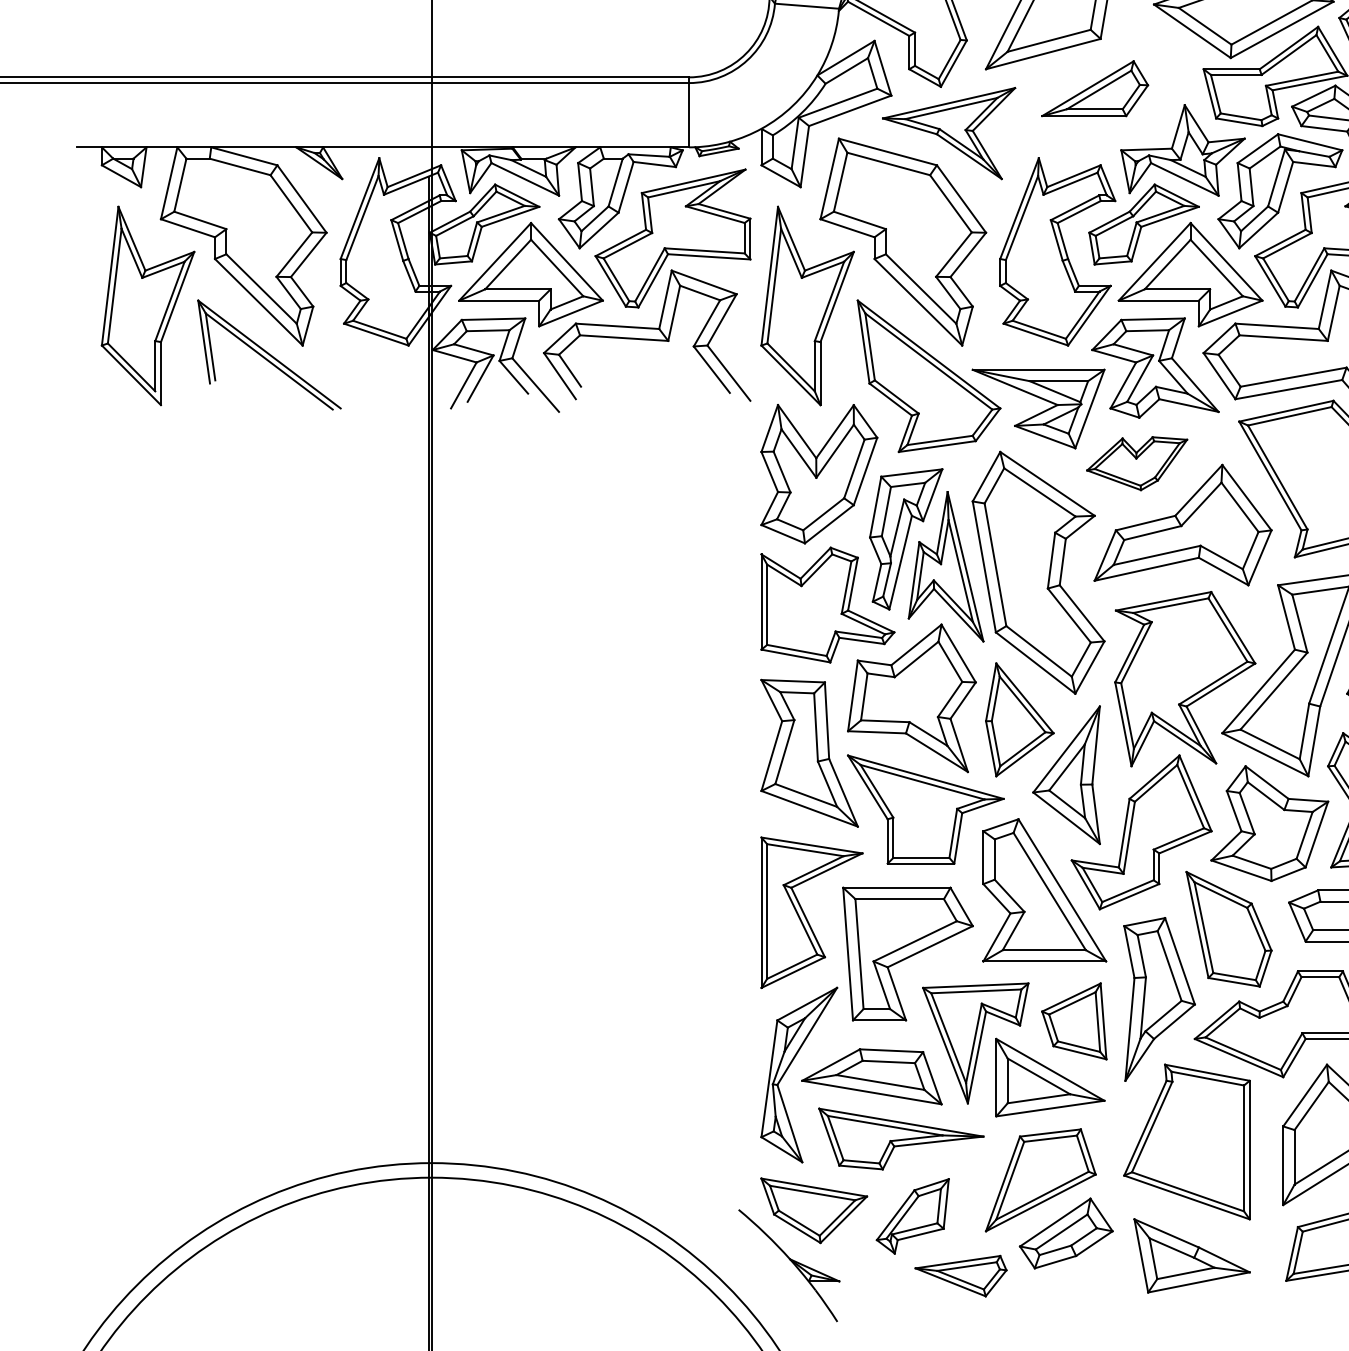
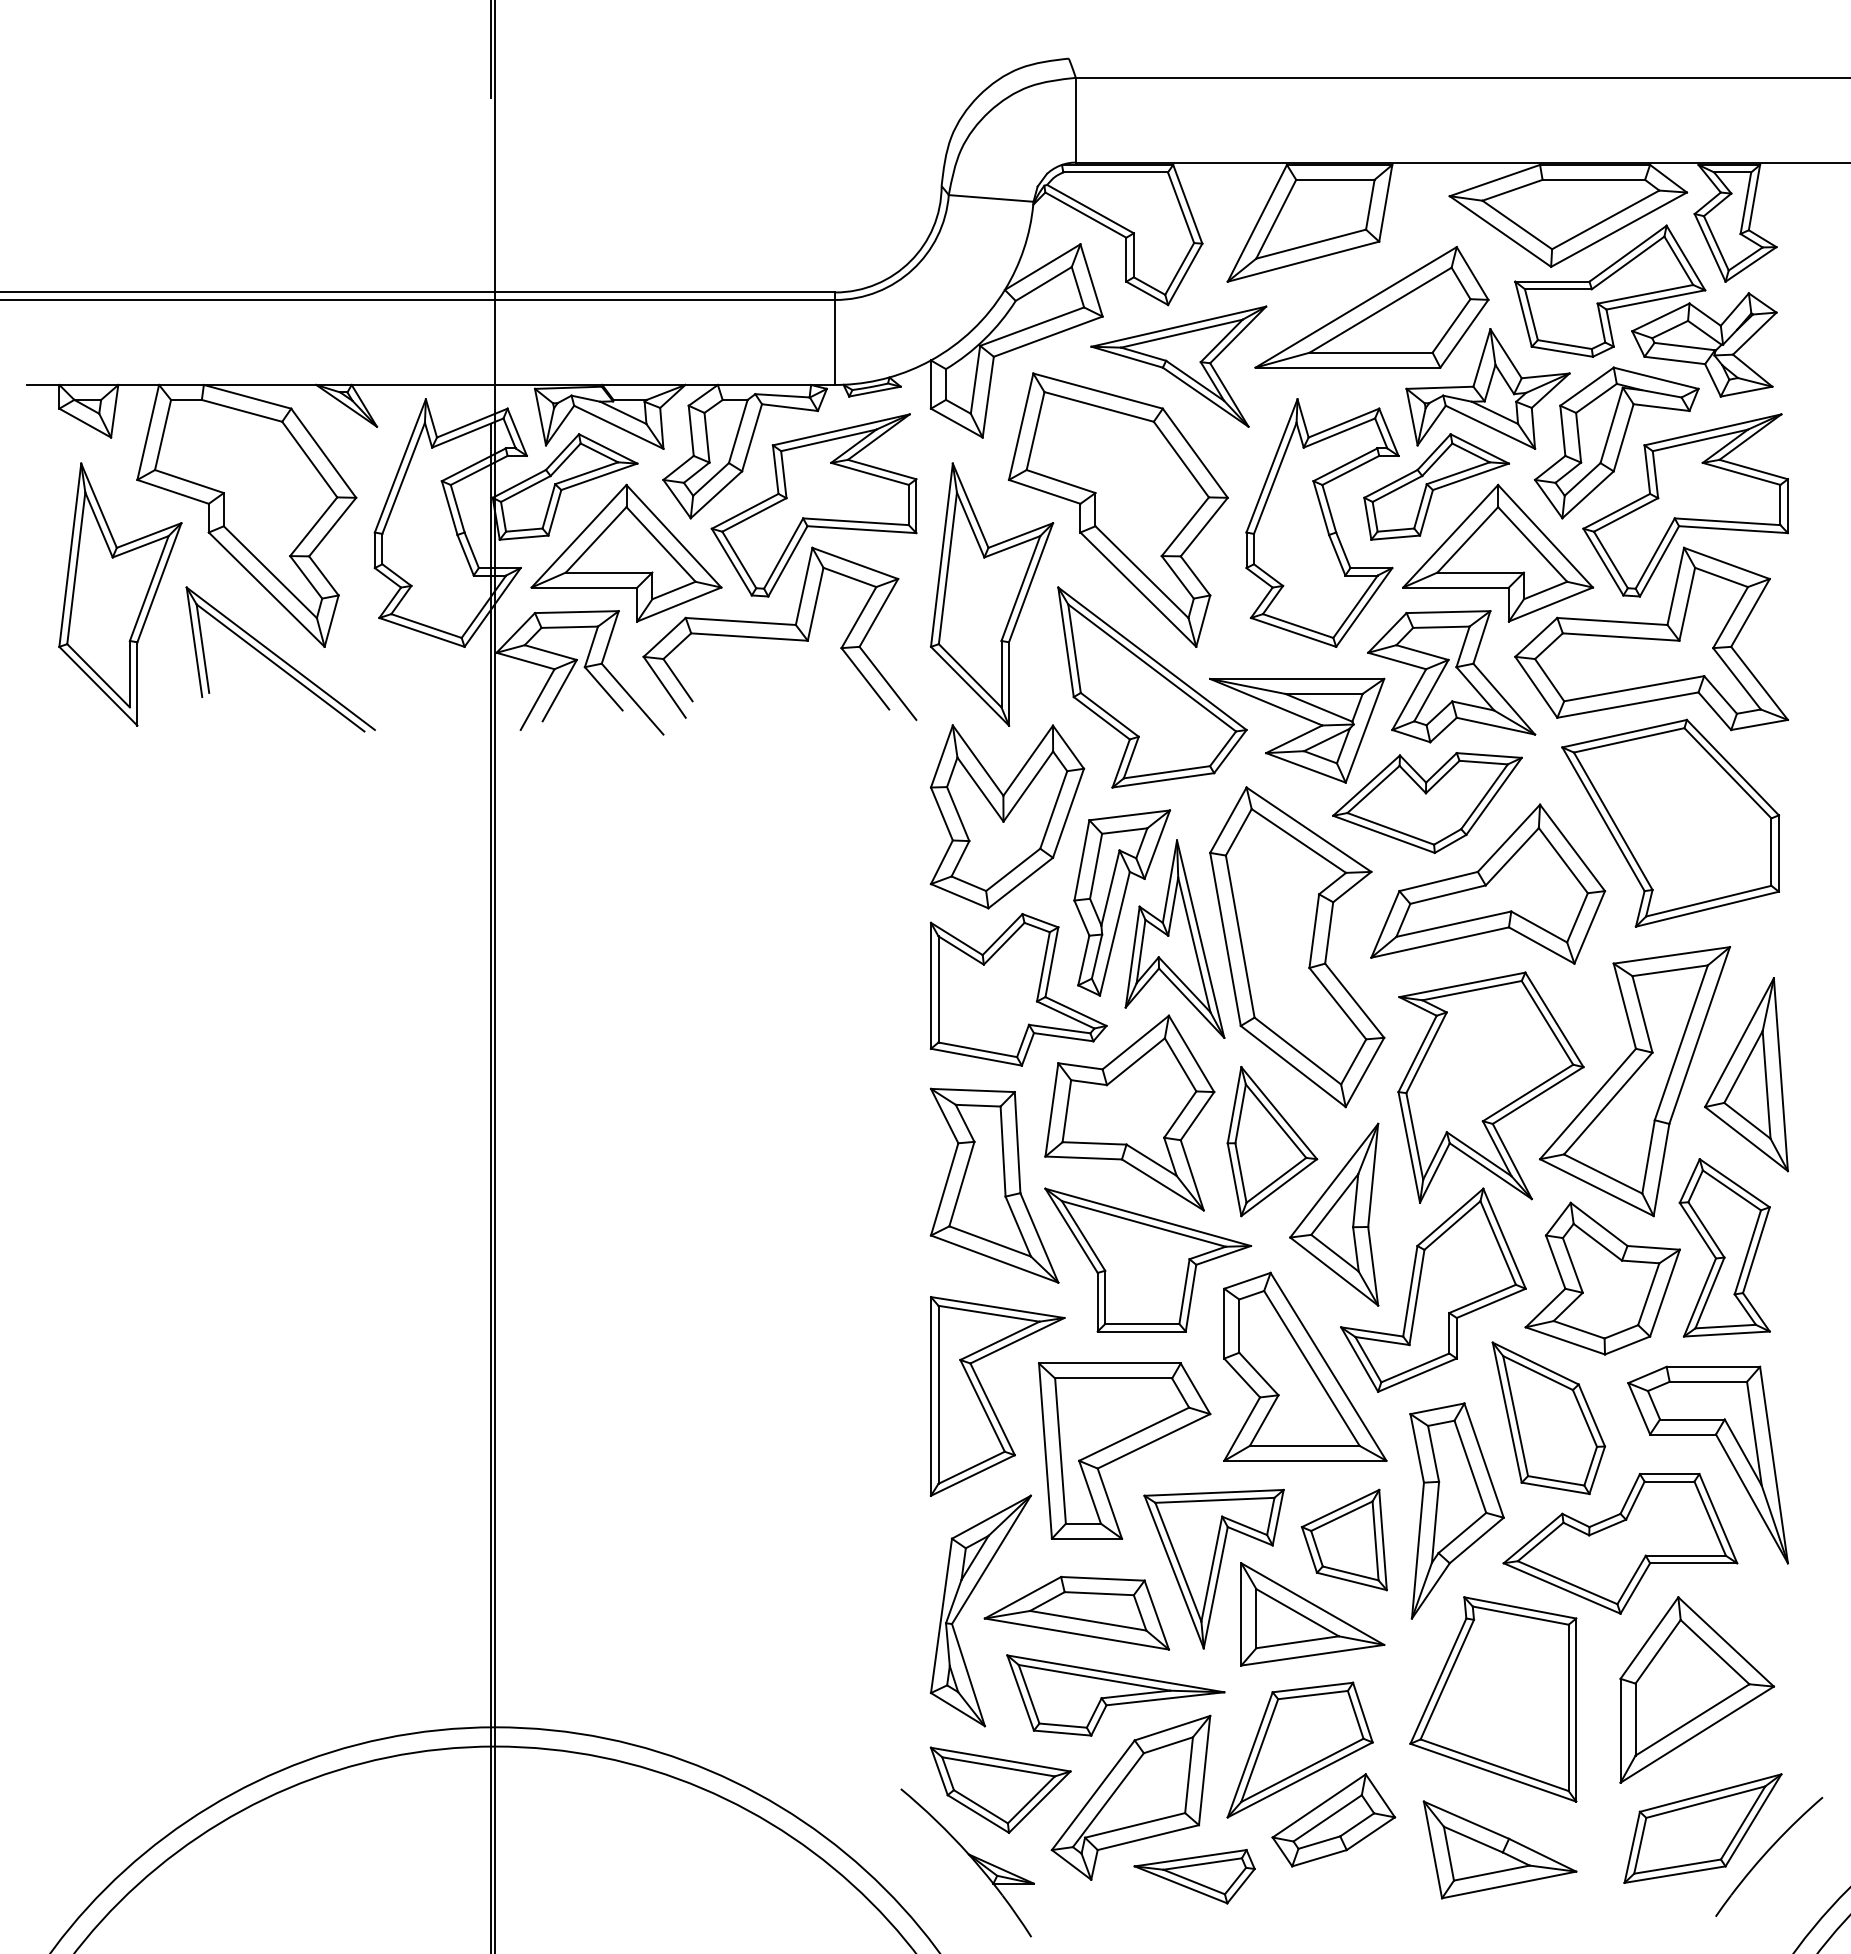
part: (1094, 88) -> (1371, 307), size x1.67
part: (1137, 463) -> (1427, 802), size x1.43
part: (912, 1216) -> (1130, 1797), size x1.67

